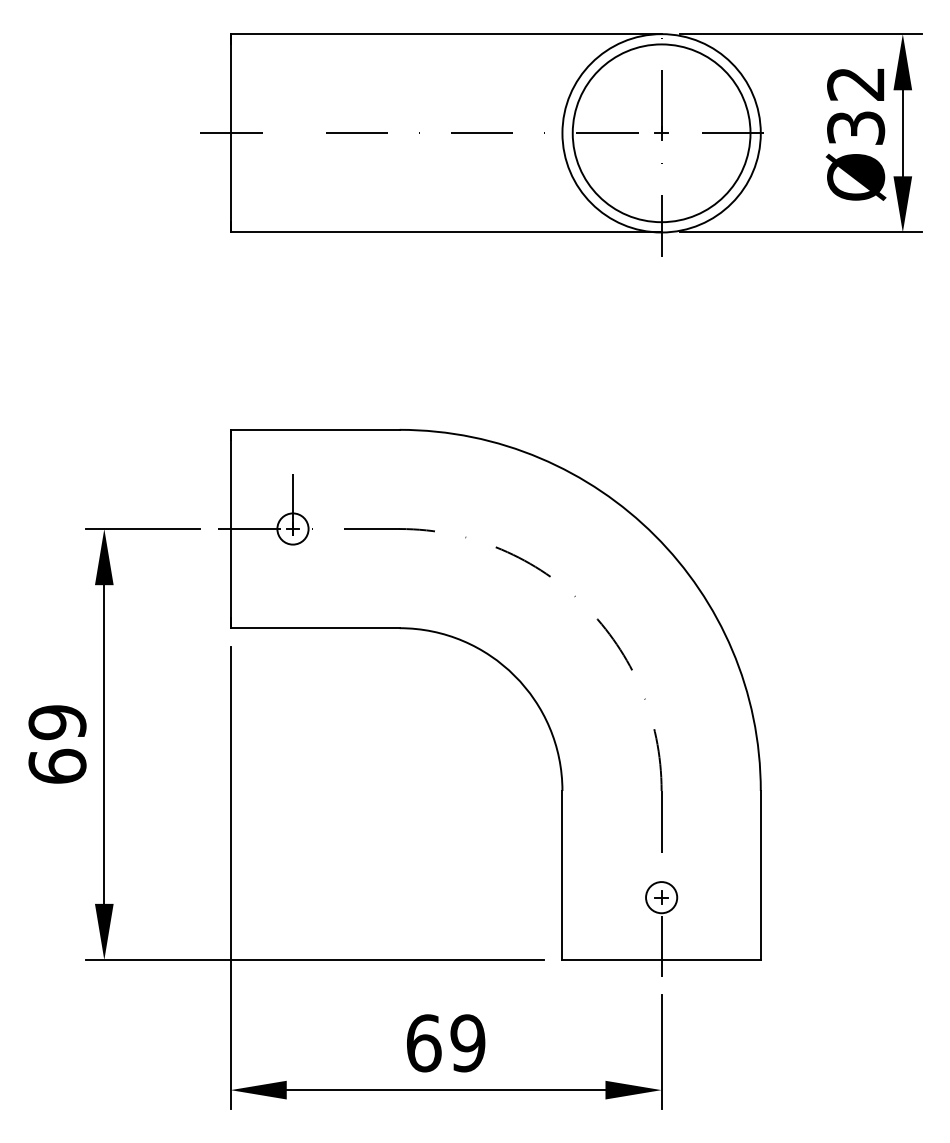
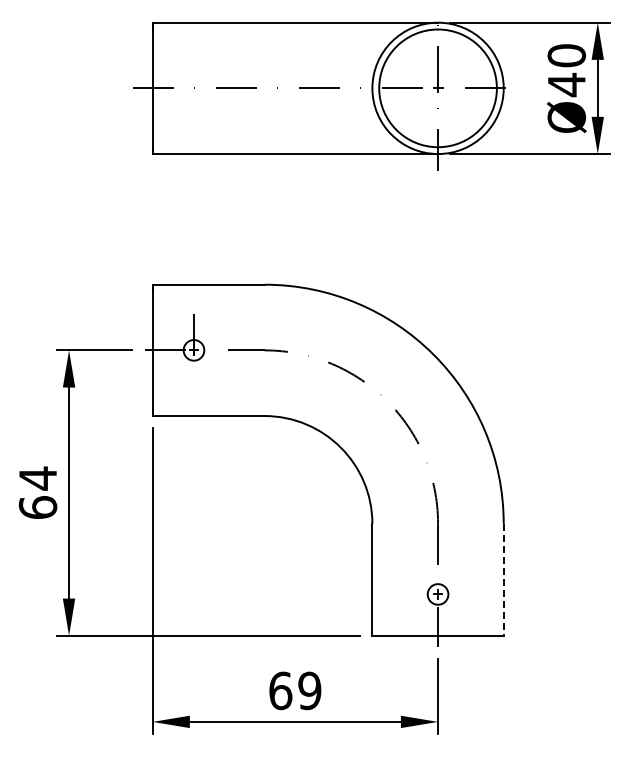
text: (855, 106) -> (566, 70), Ø32 -> Ø40
text: (56, 722) -> (37, 478), 69 -> 64
line: (760, 875) -> (503, 579), solid -> dashed

